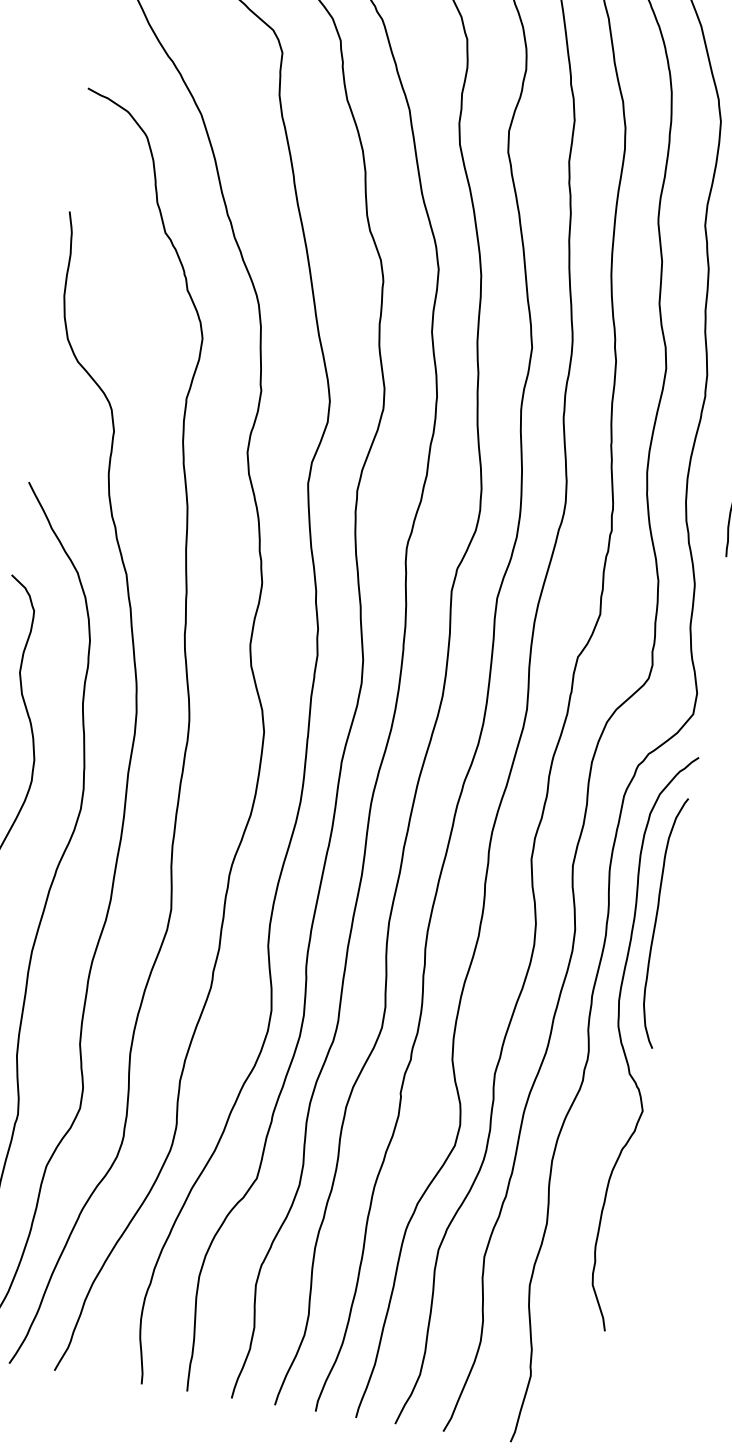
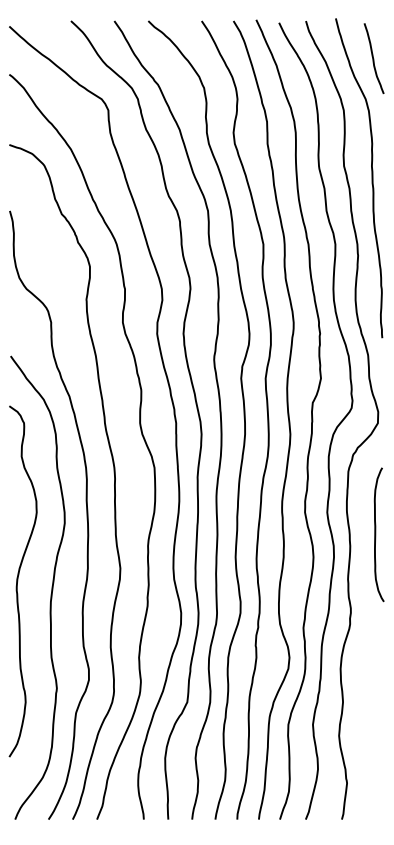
curve: (623, 1043) -> (368, 601), removed

